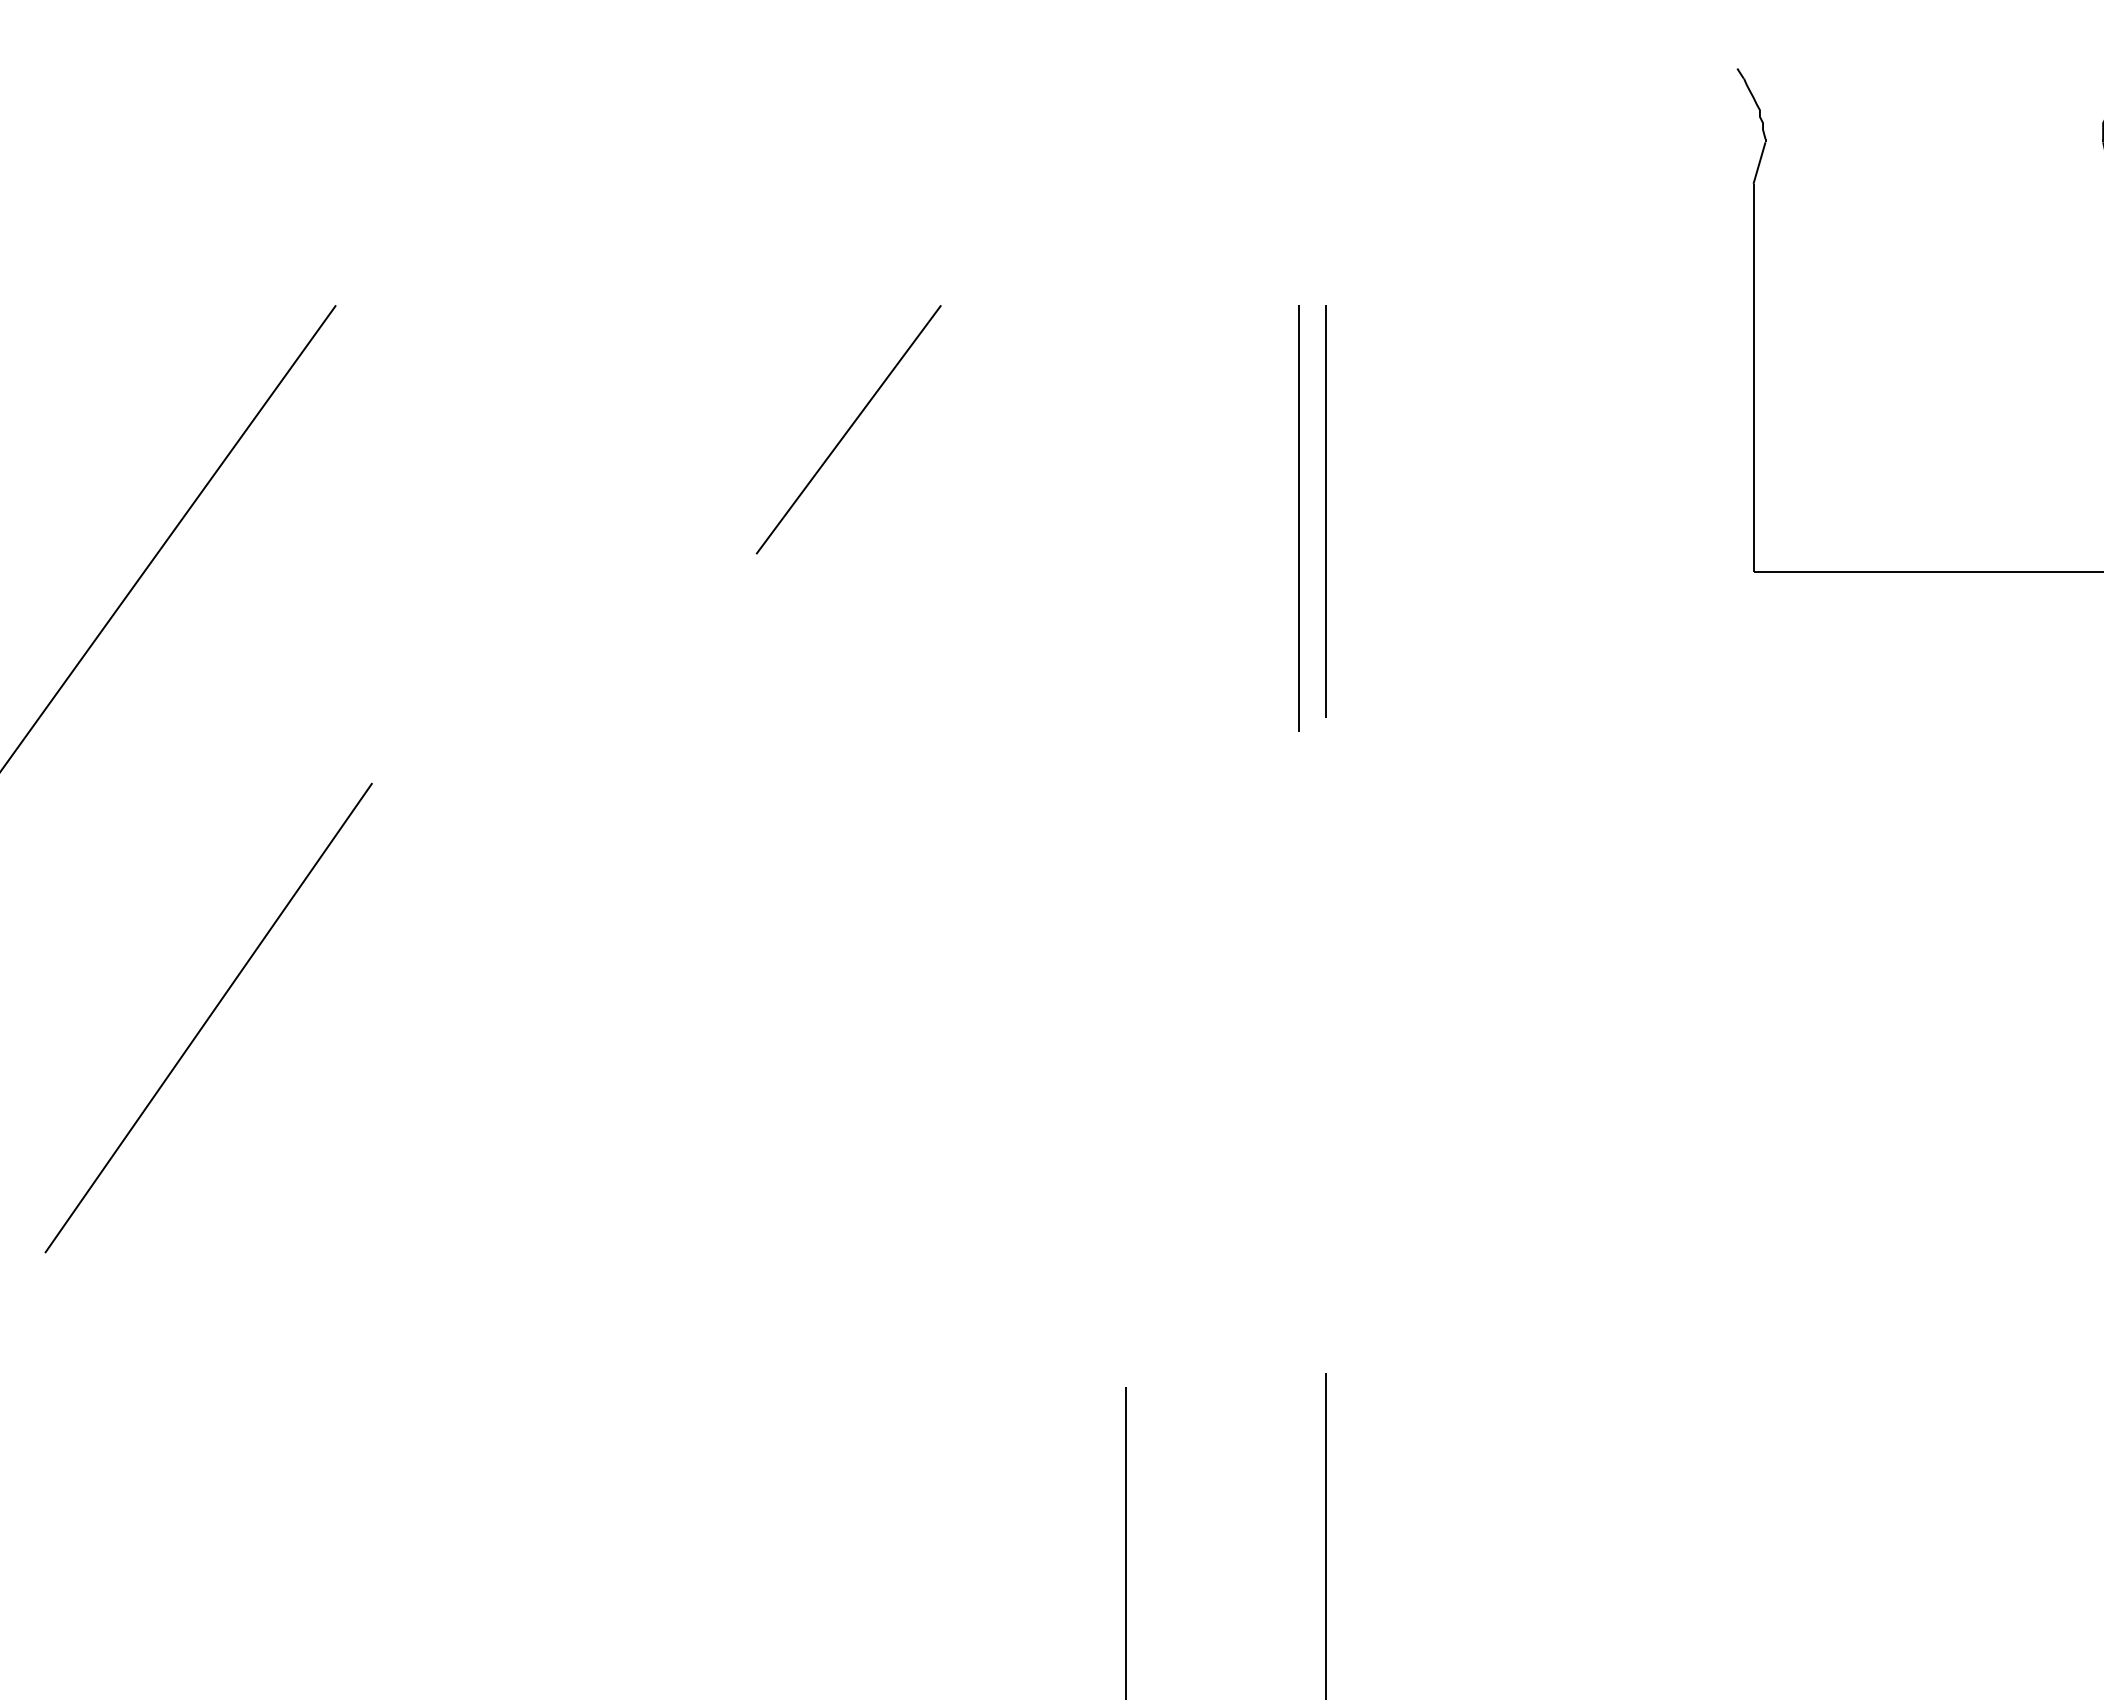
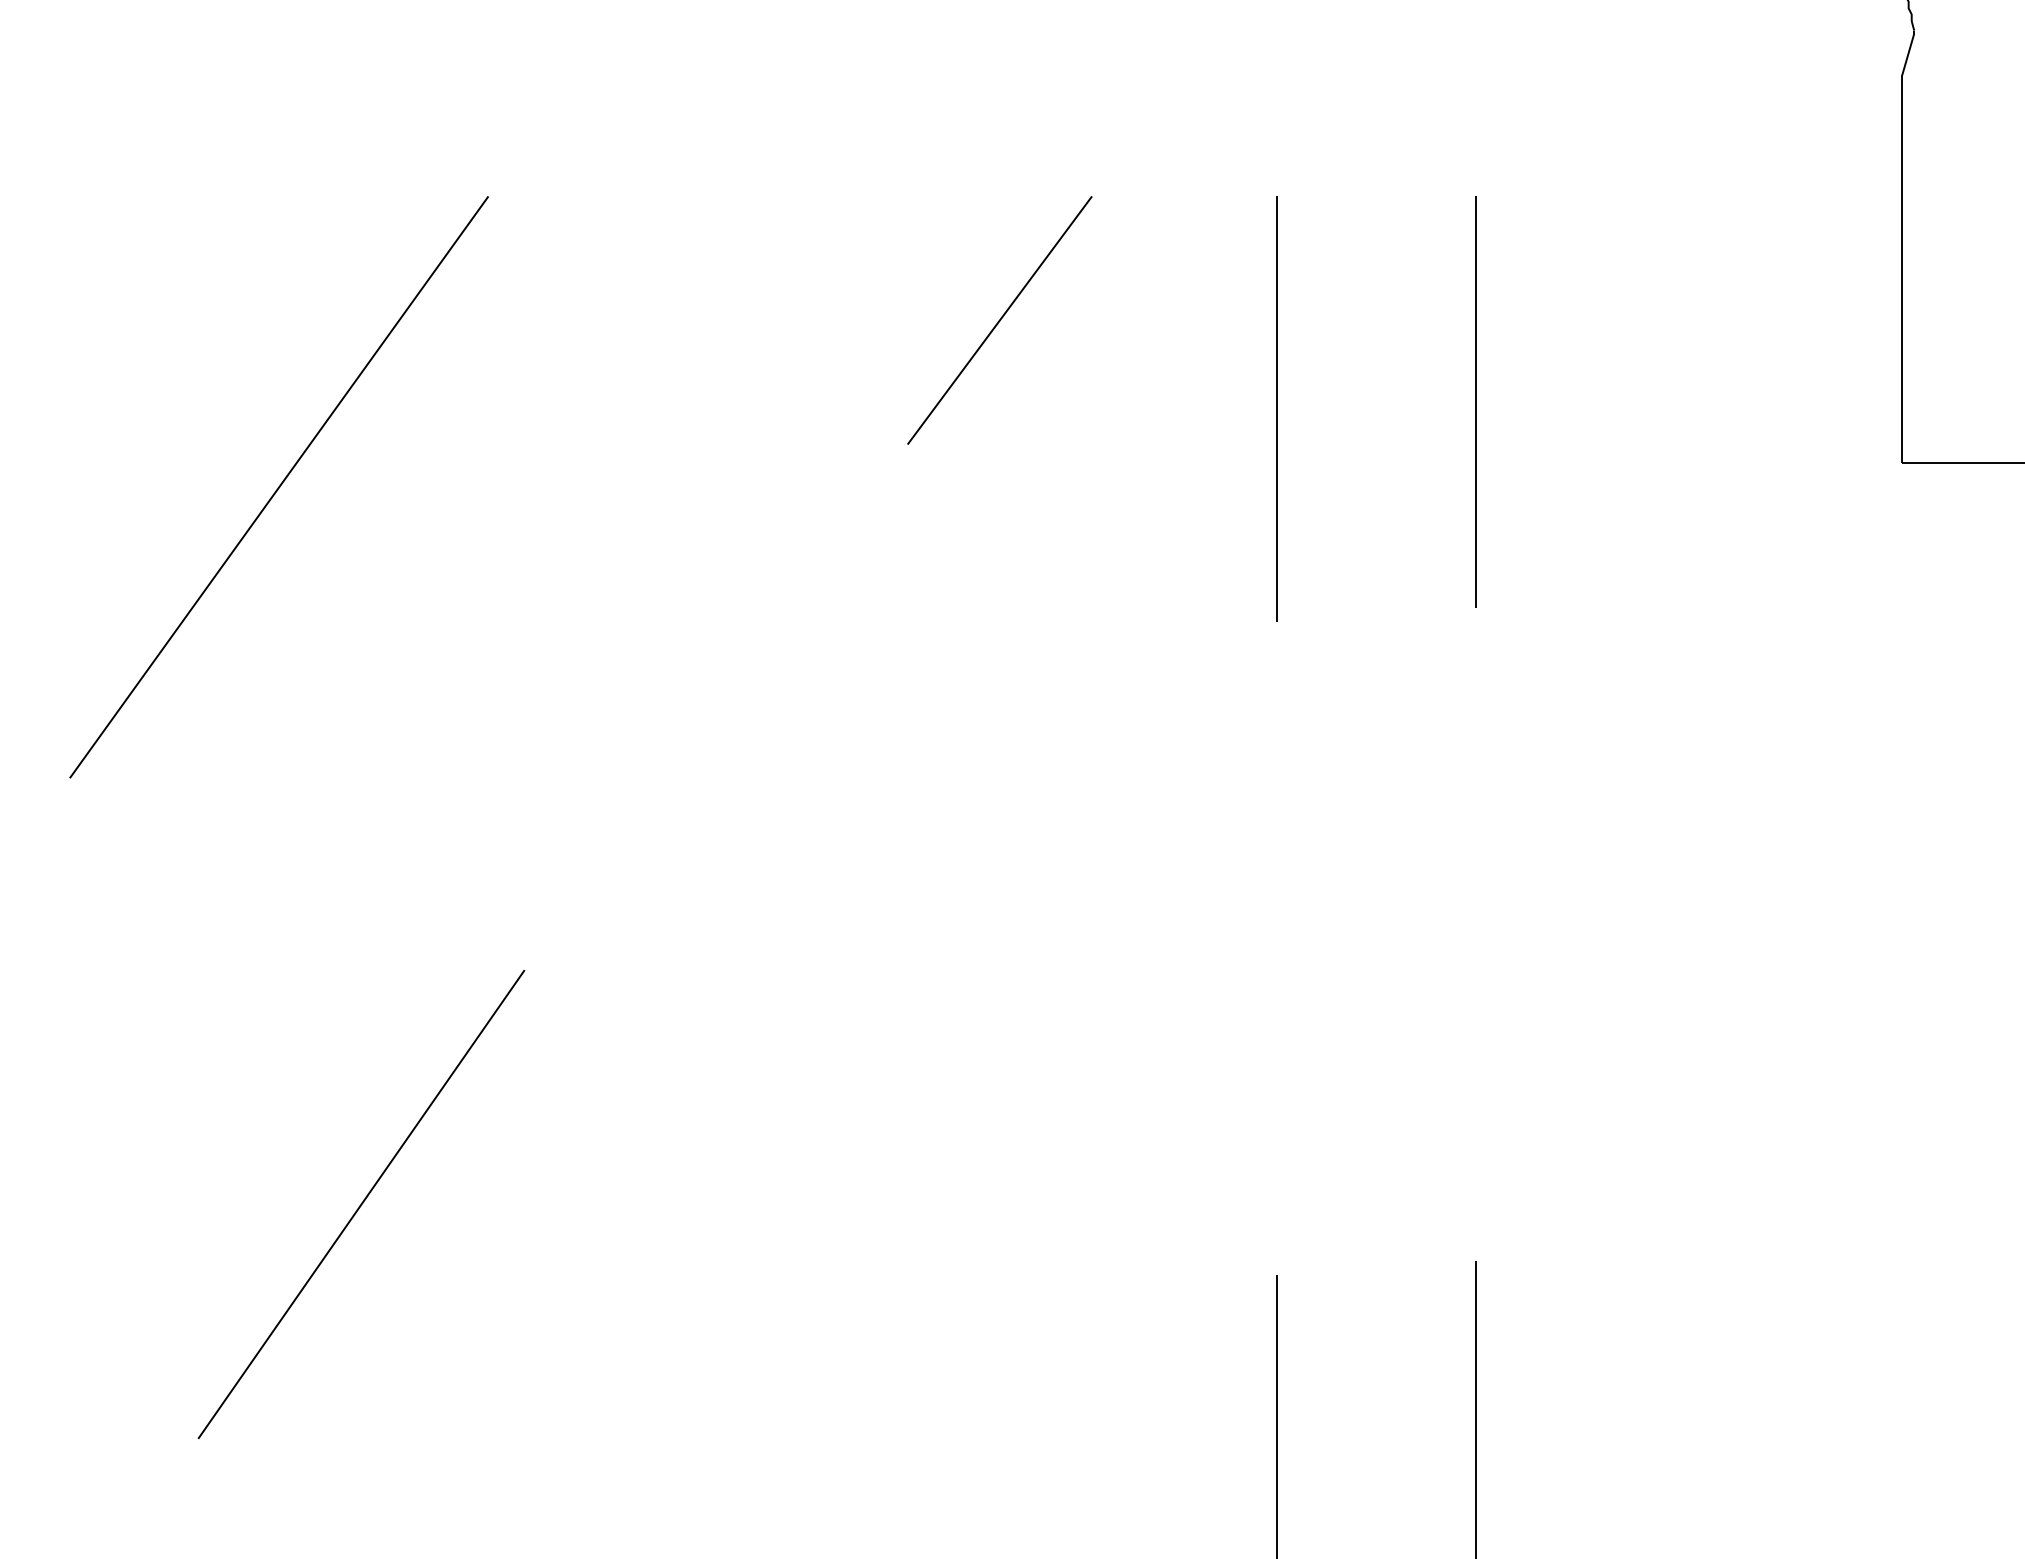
line: (1298, 518) -> (1275, 408), moved
line: (208, 1017) -> (361, 1203), moved

